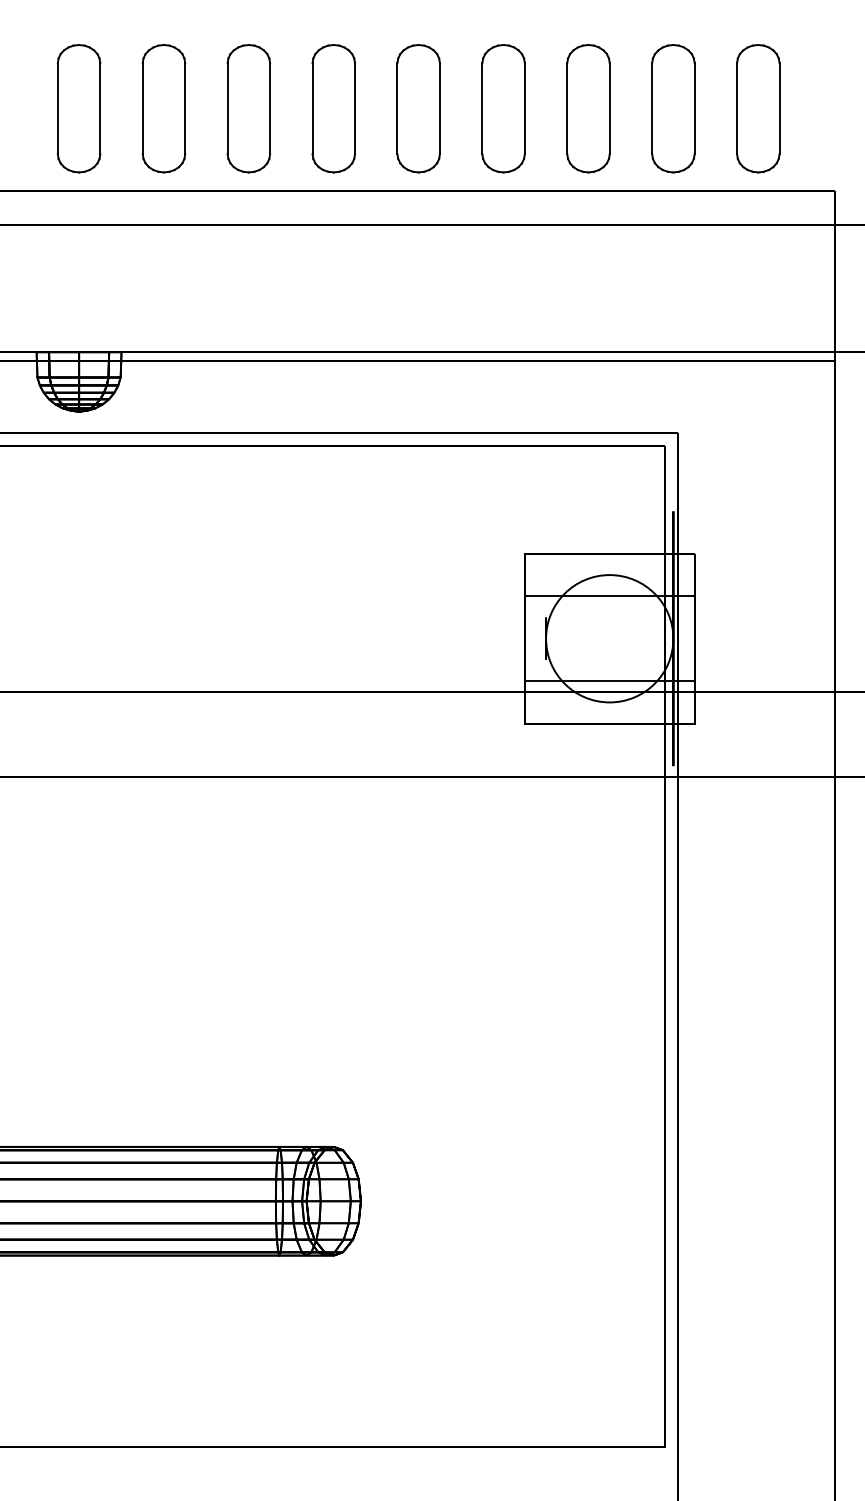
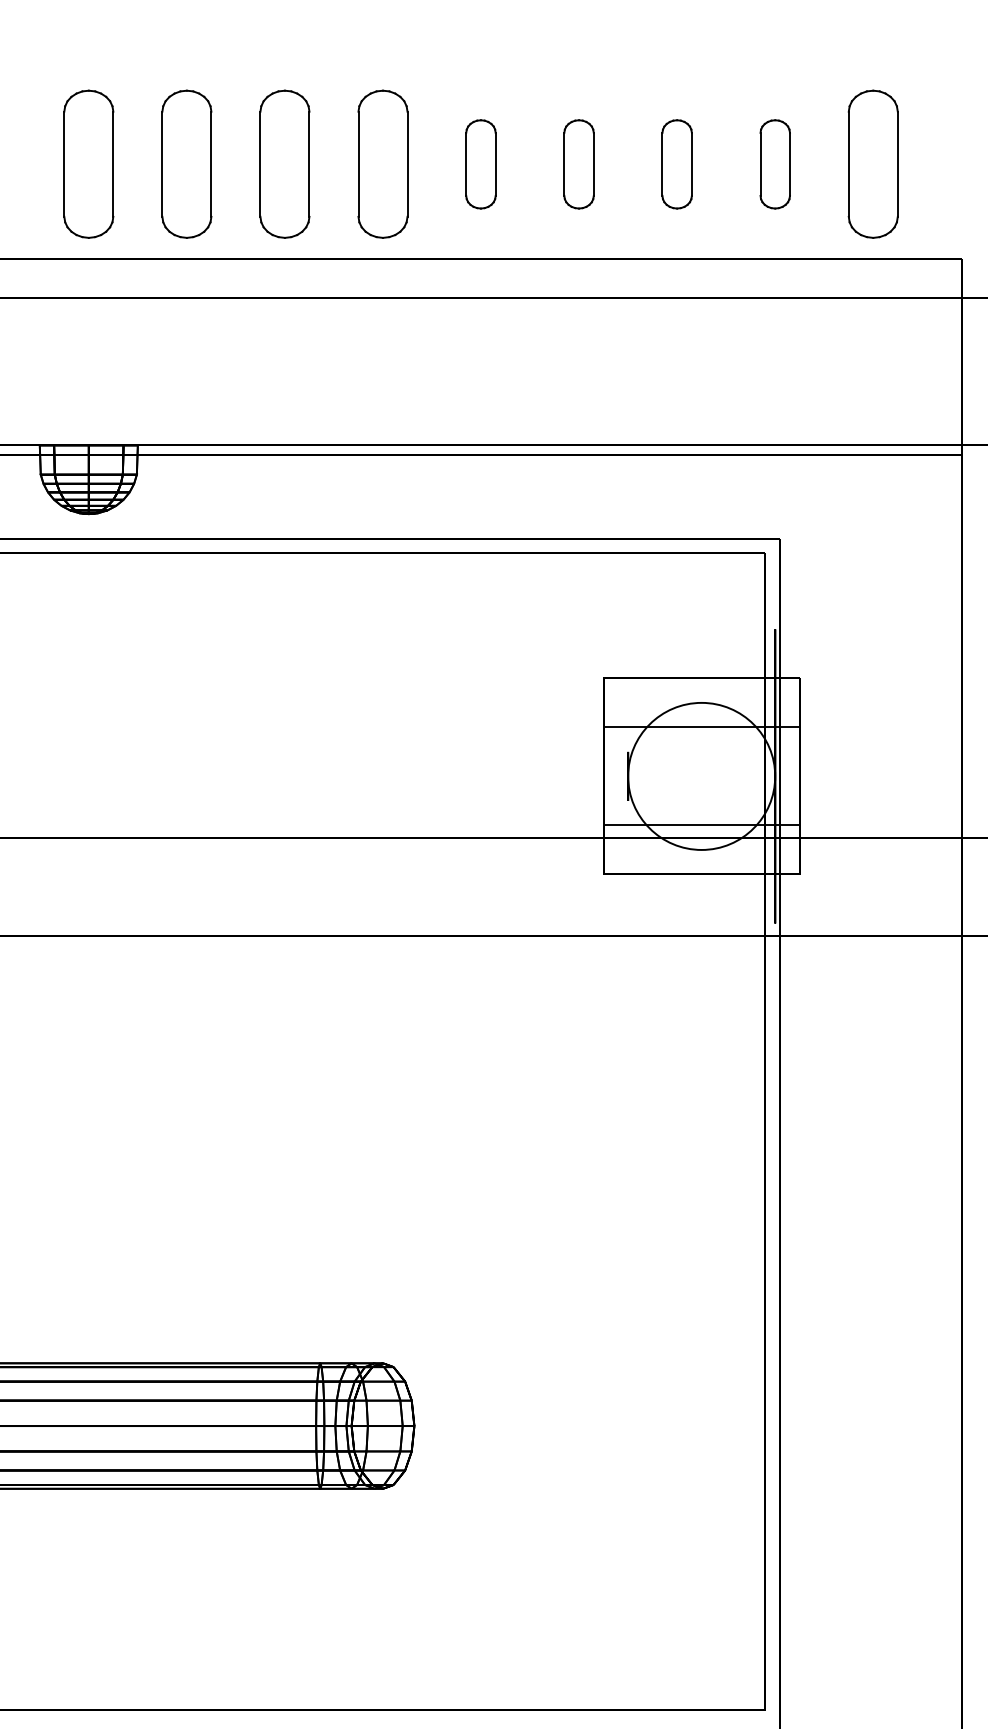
part: (418, 108) -> (480, 164), size x0.6
part: (503, 108) -> (579, 164), size x0.6
part: (588, 108) -> (677, 164), size x0.6
part: (673, 108) -> (775, 164), size x0.6

